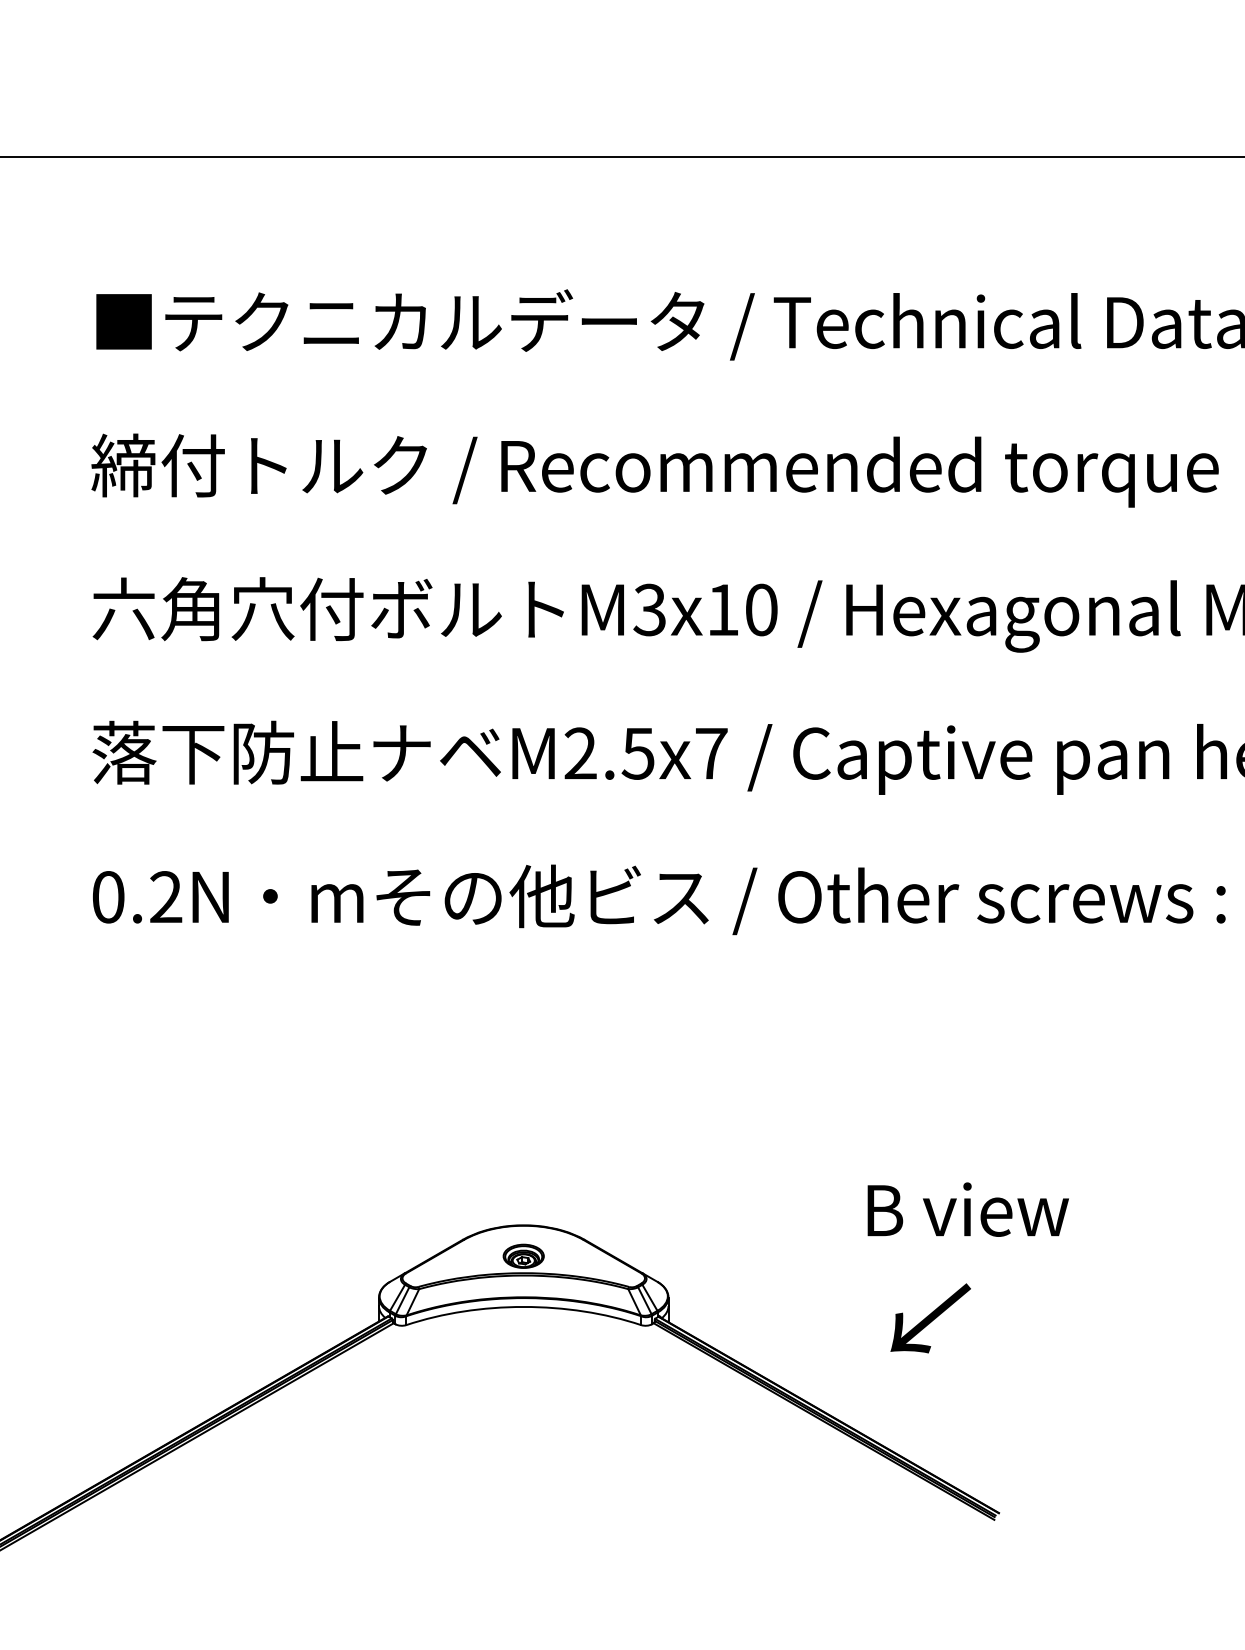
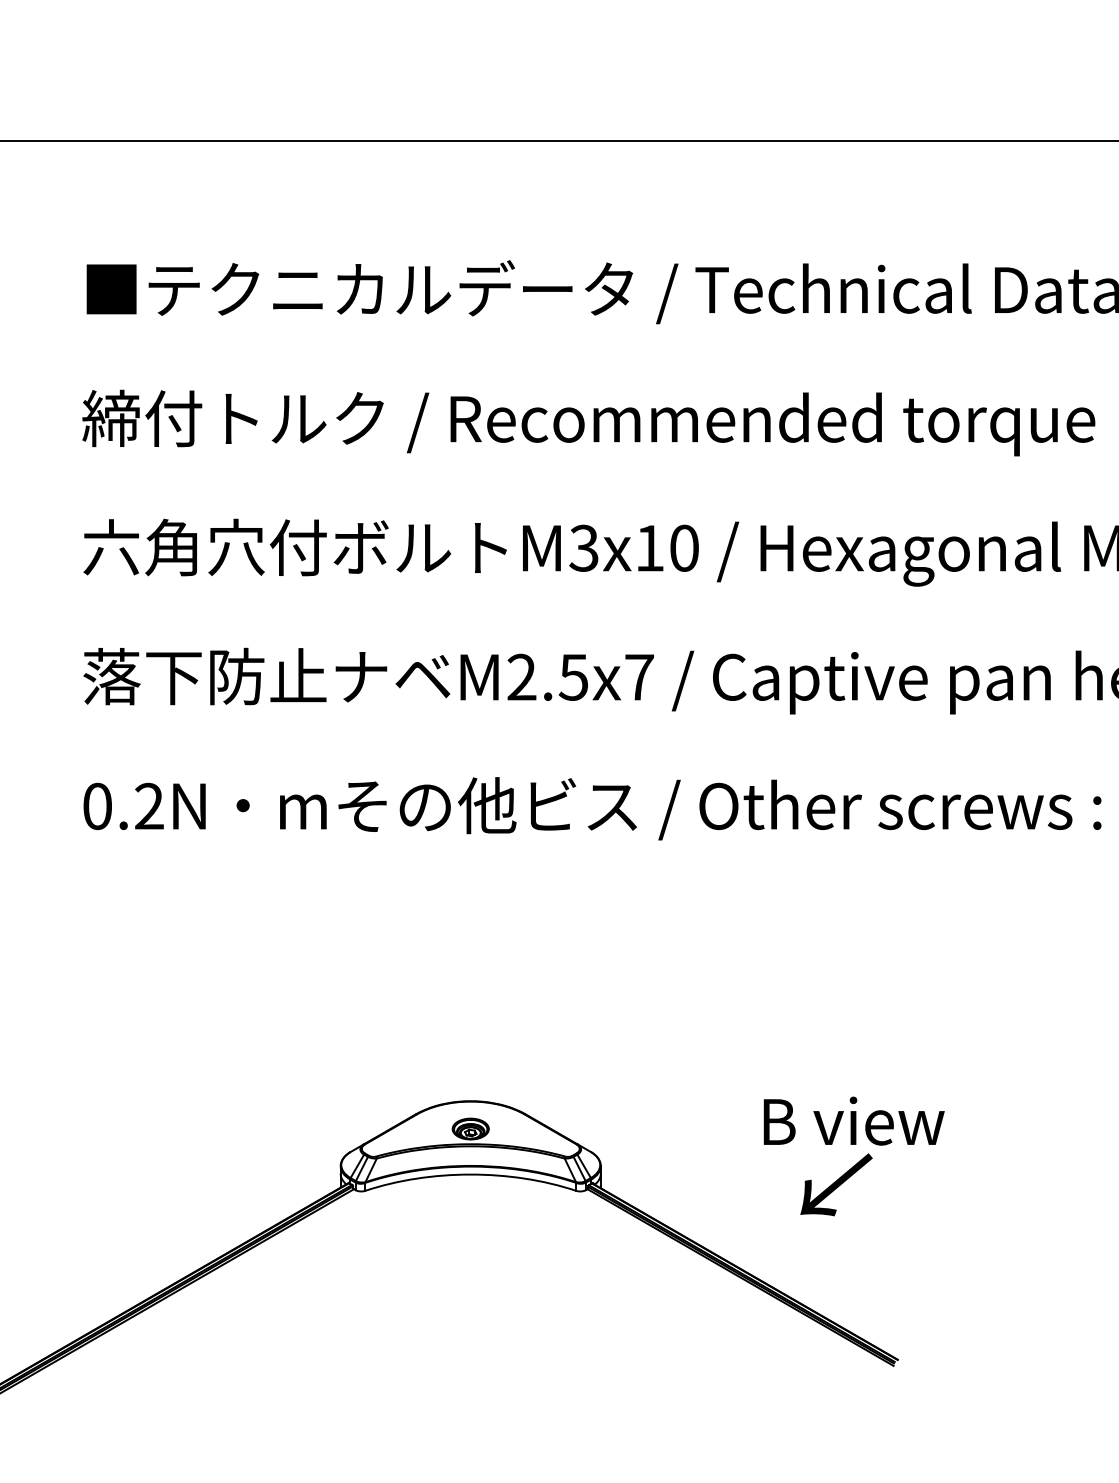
text: (967, 1208) -> (853, 1120), moved

